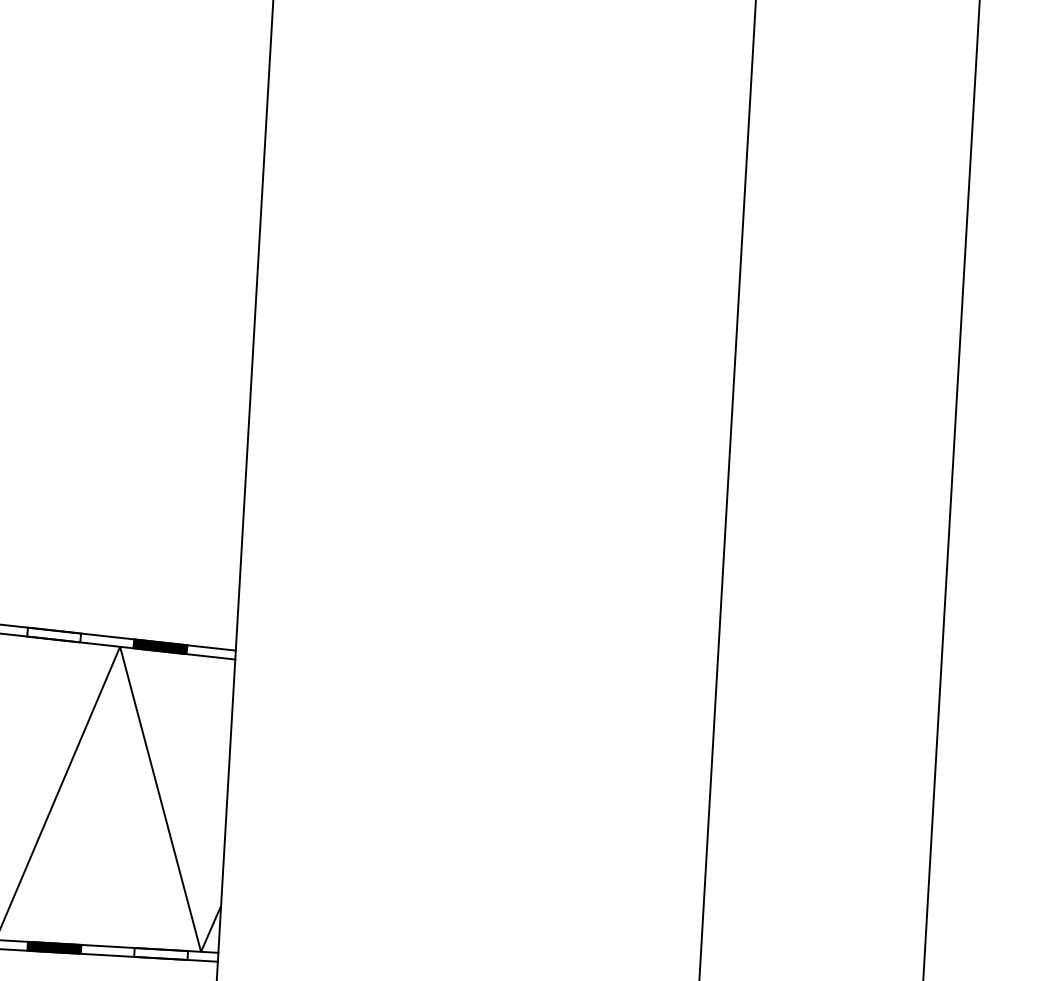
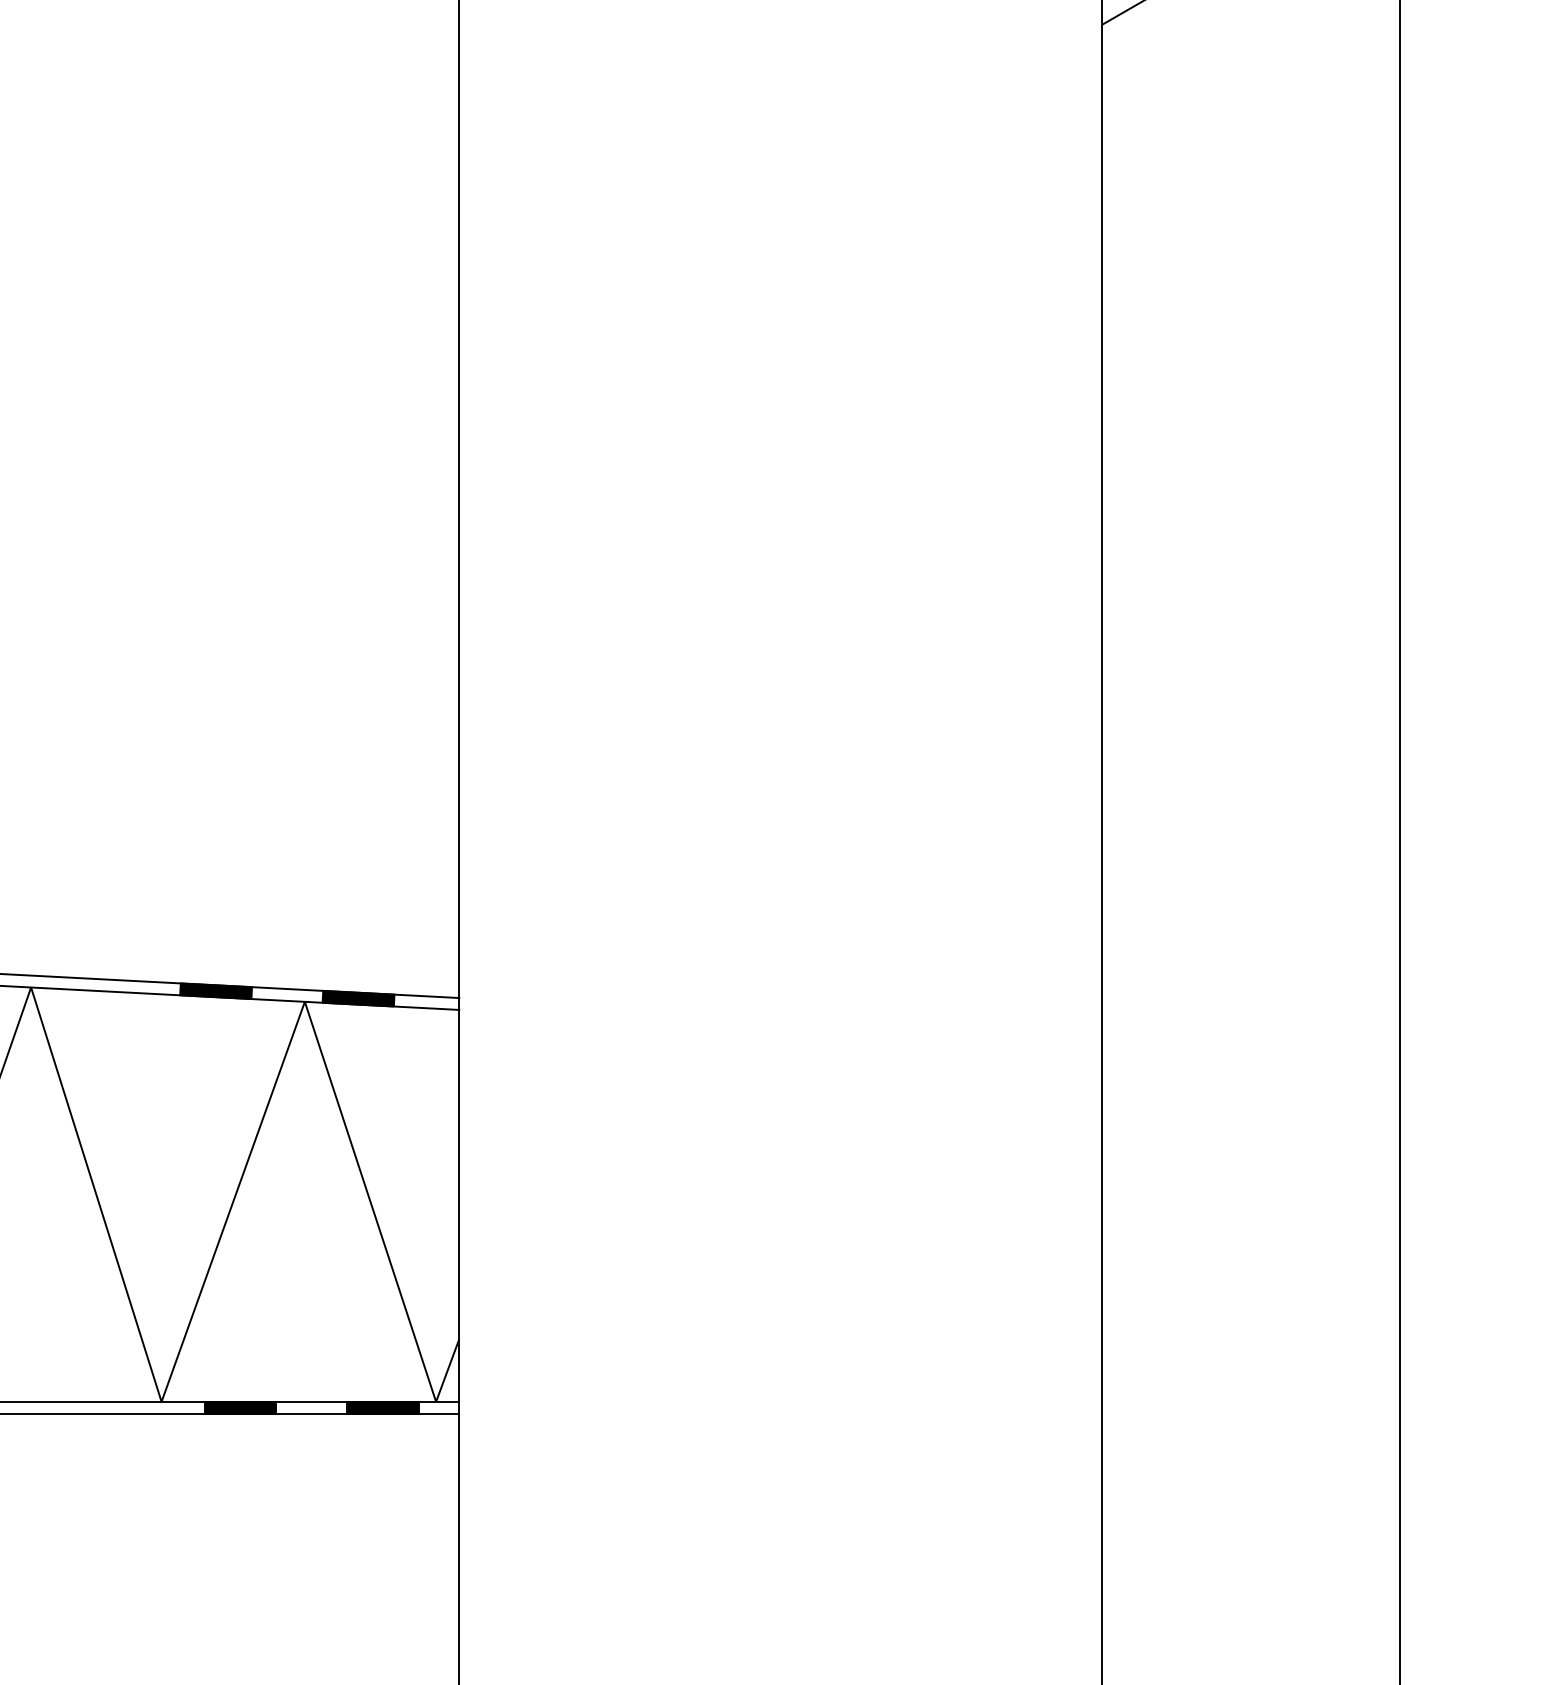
fill: (54, 635) -> (216, 991), added
fill: (160, 953) -> (382, 1407), added

